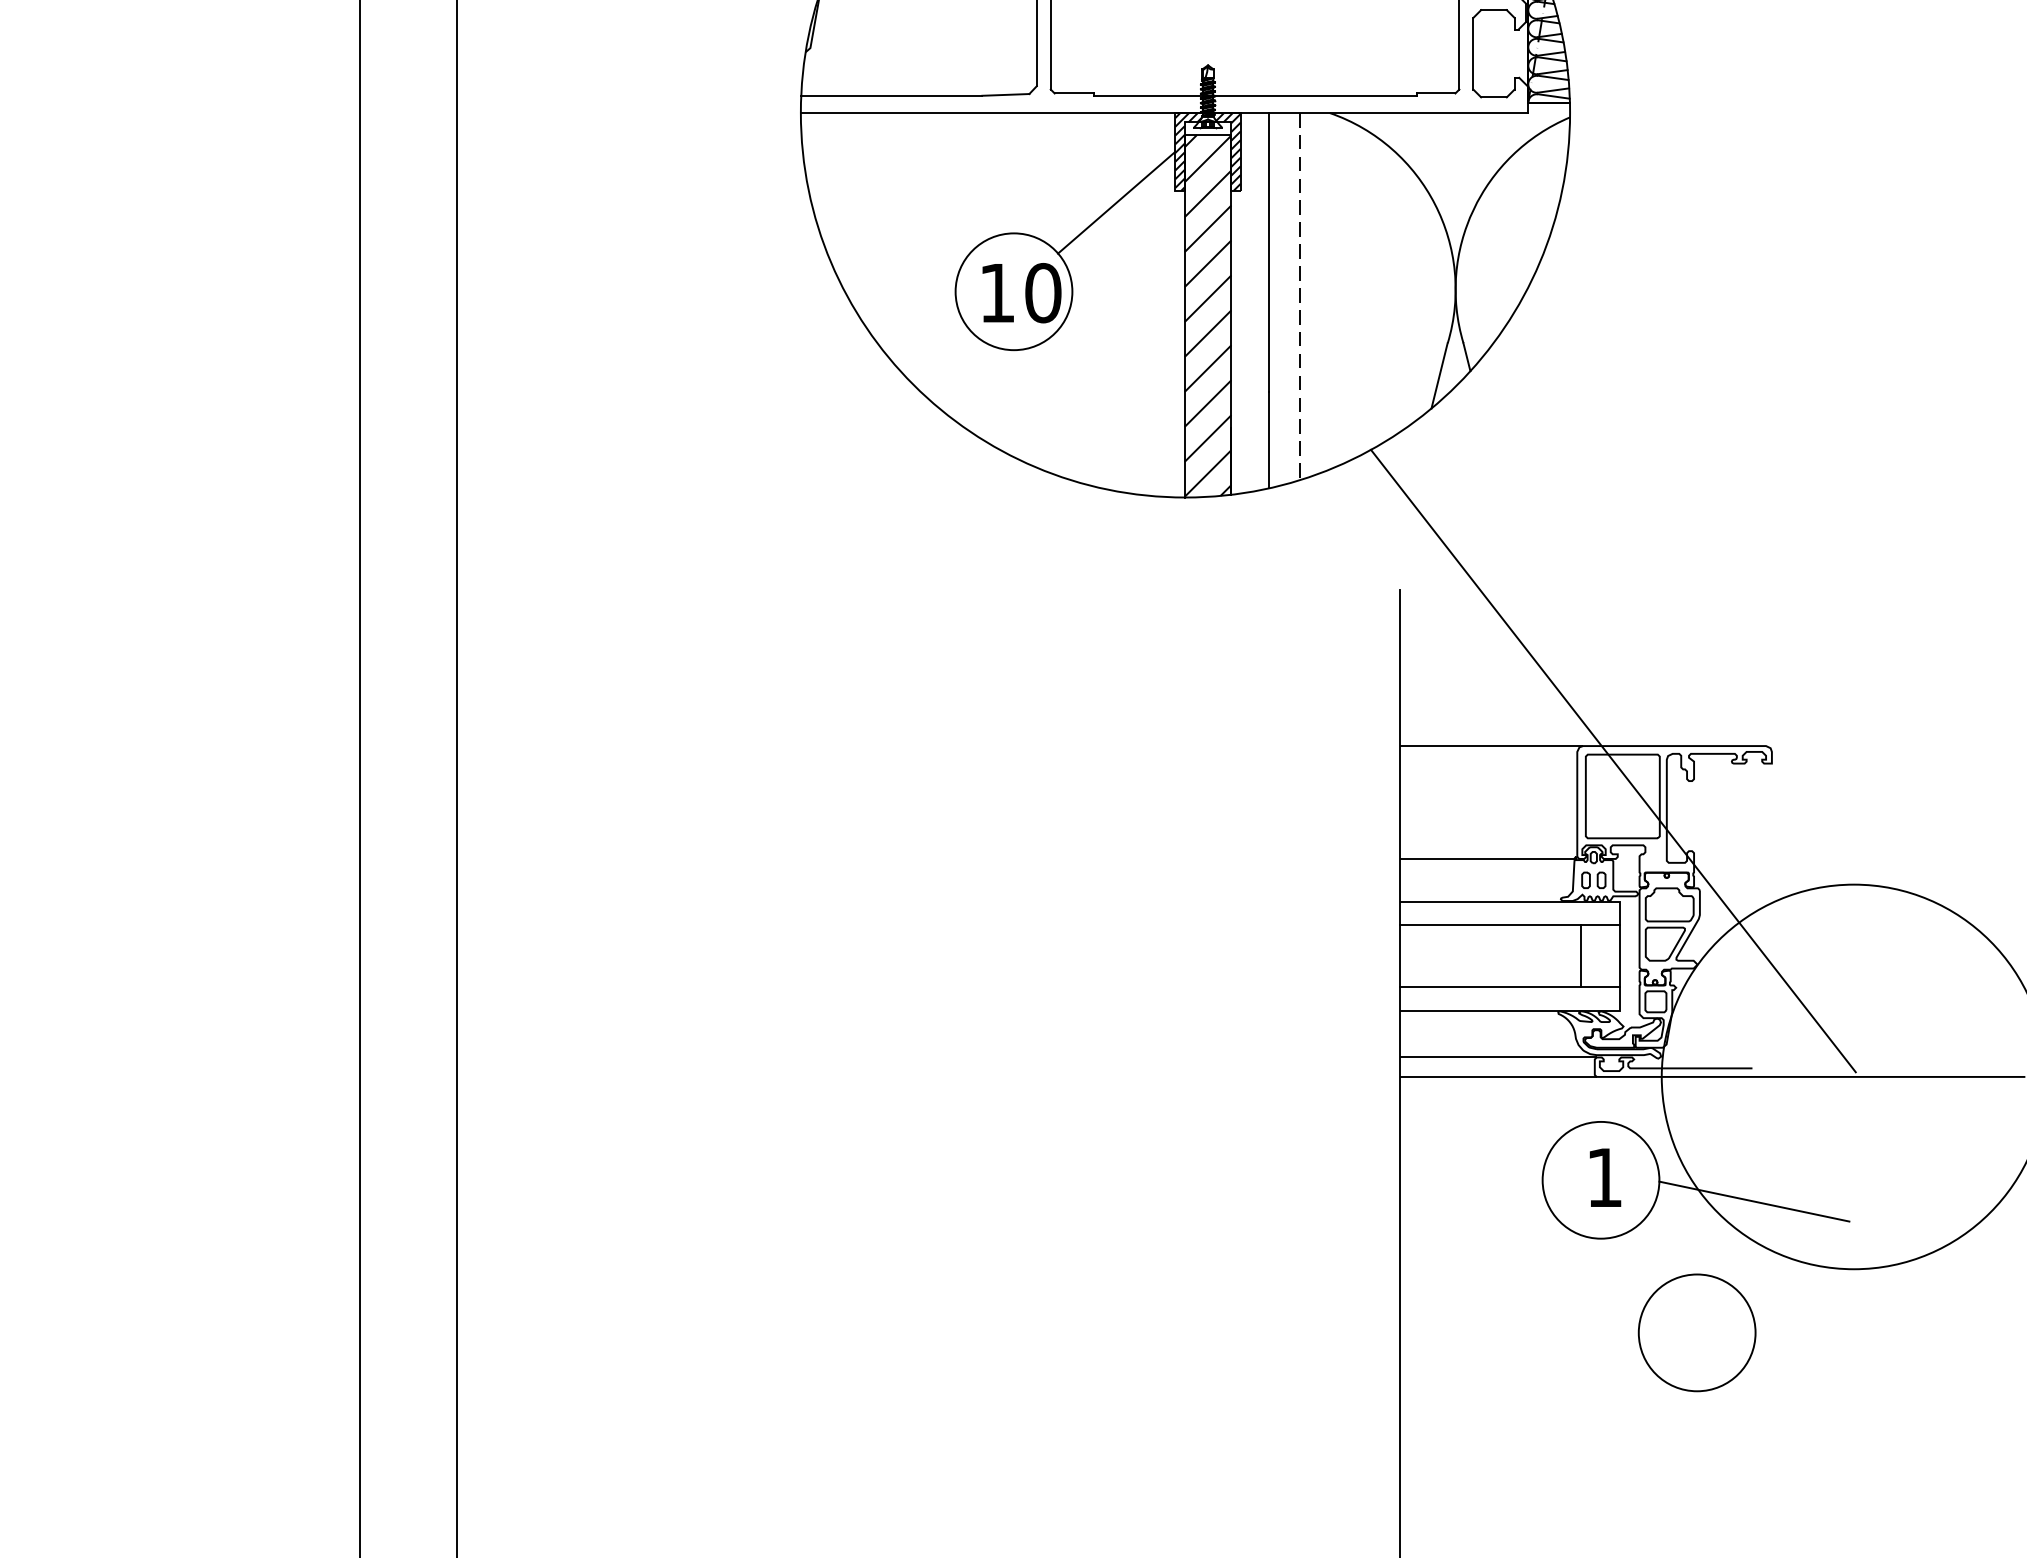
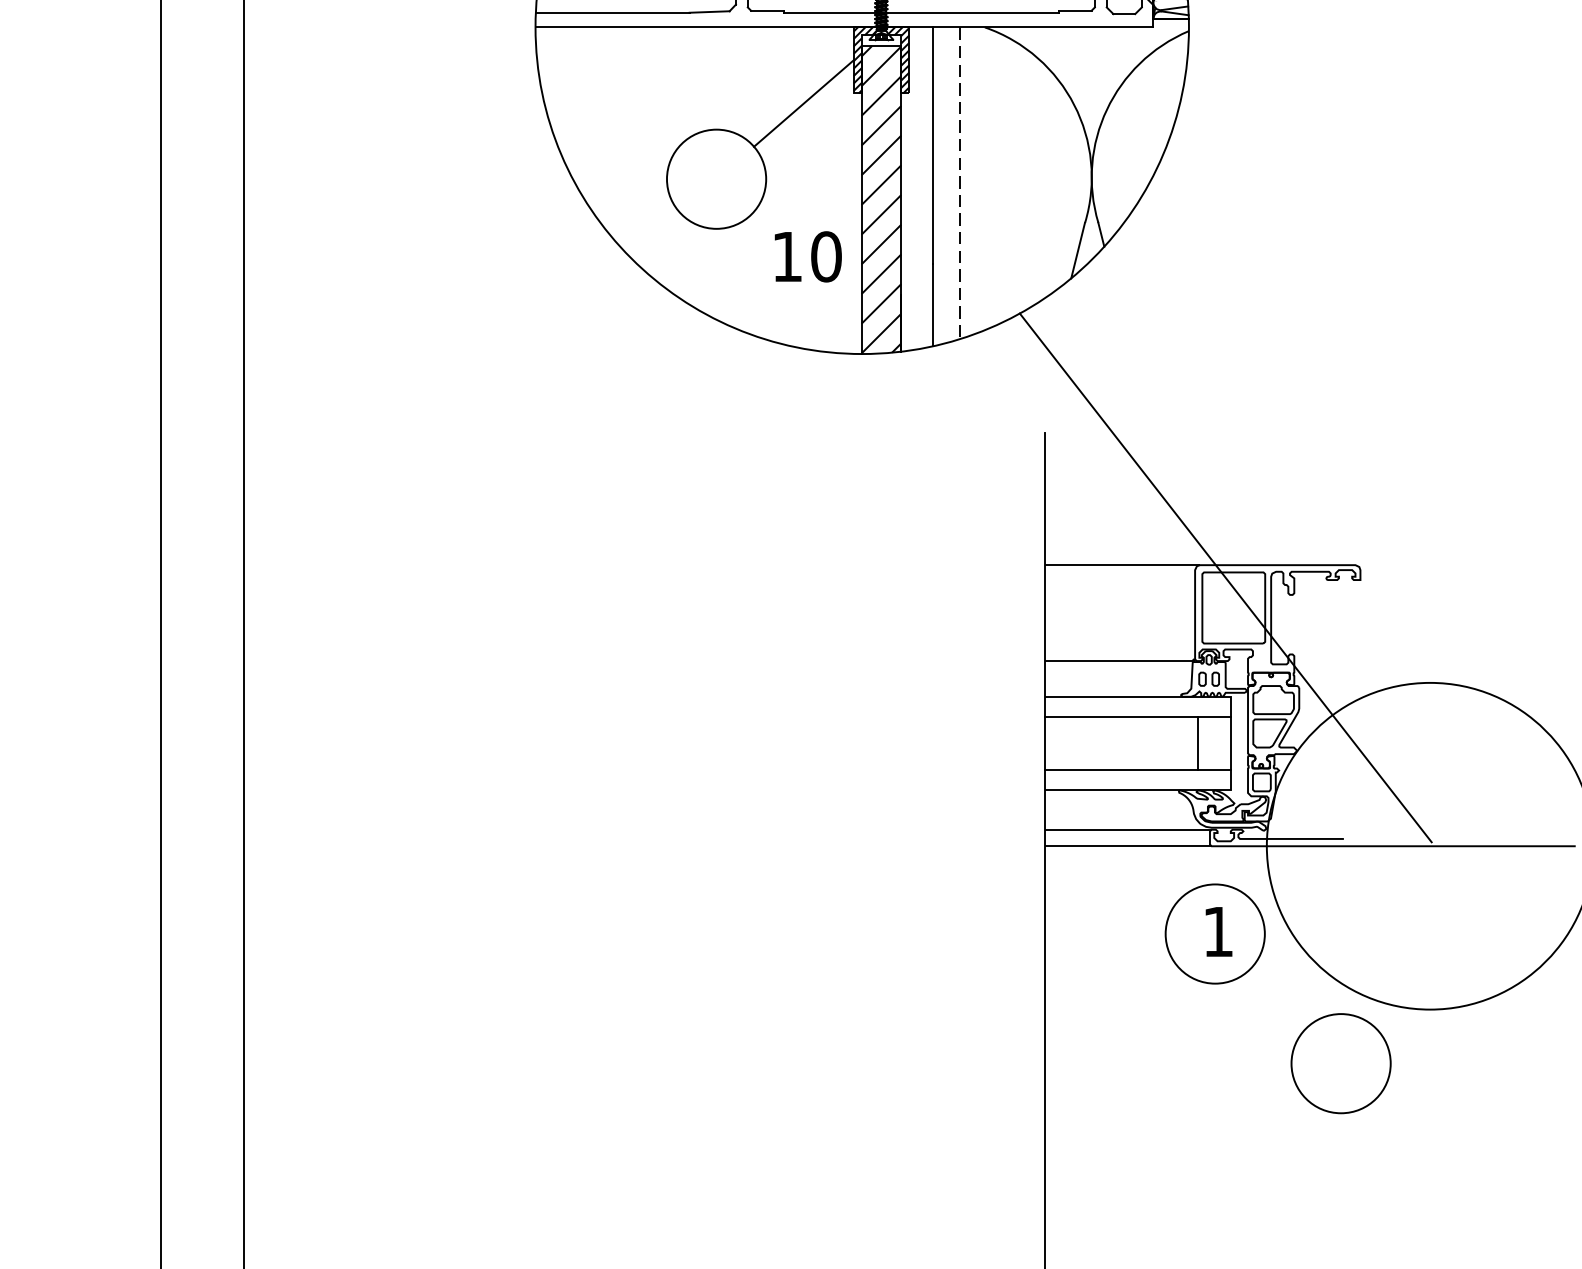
text: (1021, 293) -> (807, 257), moved
line: (1754, 1201) -> (1345, 952), removed
circle: (1696, 1332) -> (1340, 1063), moved

